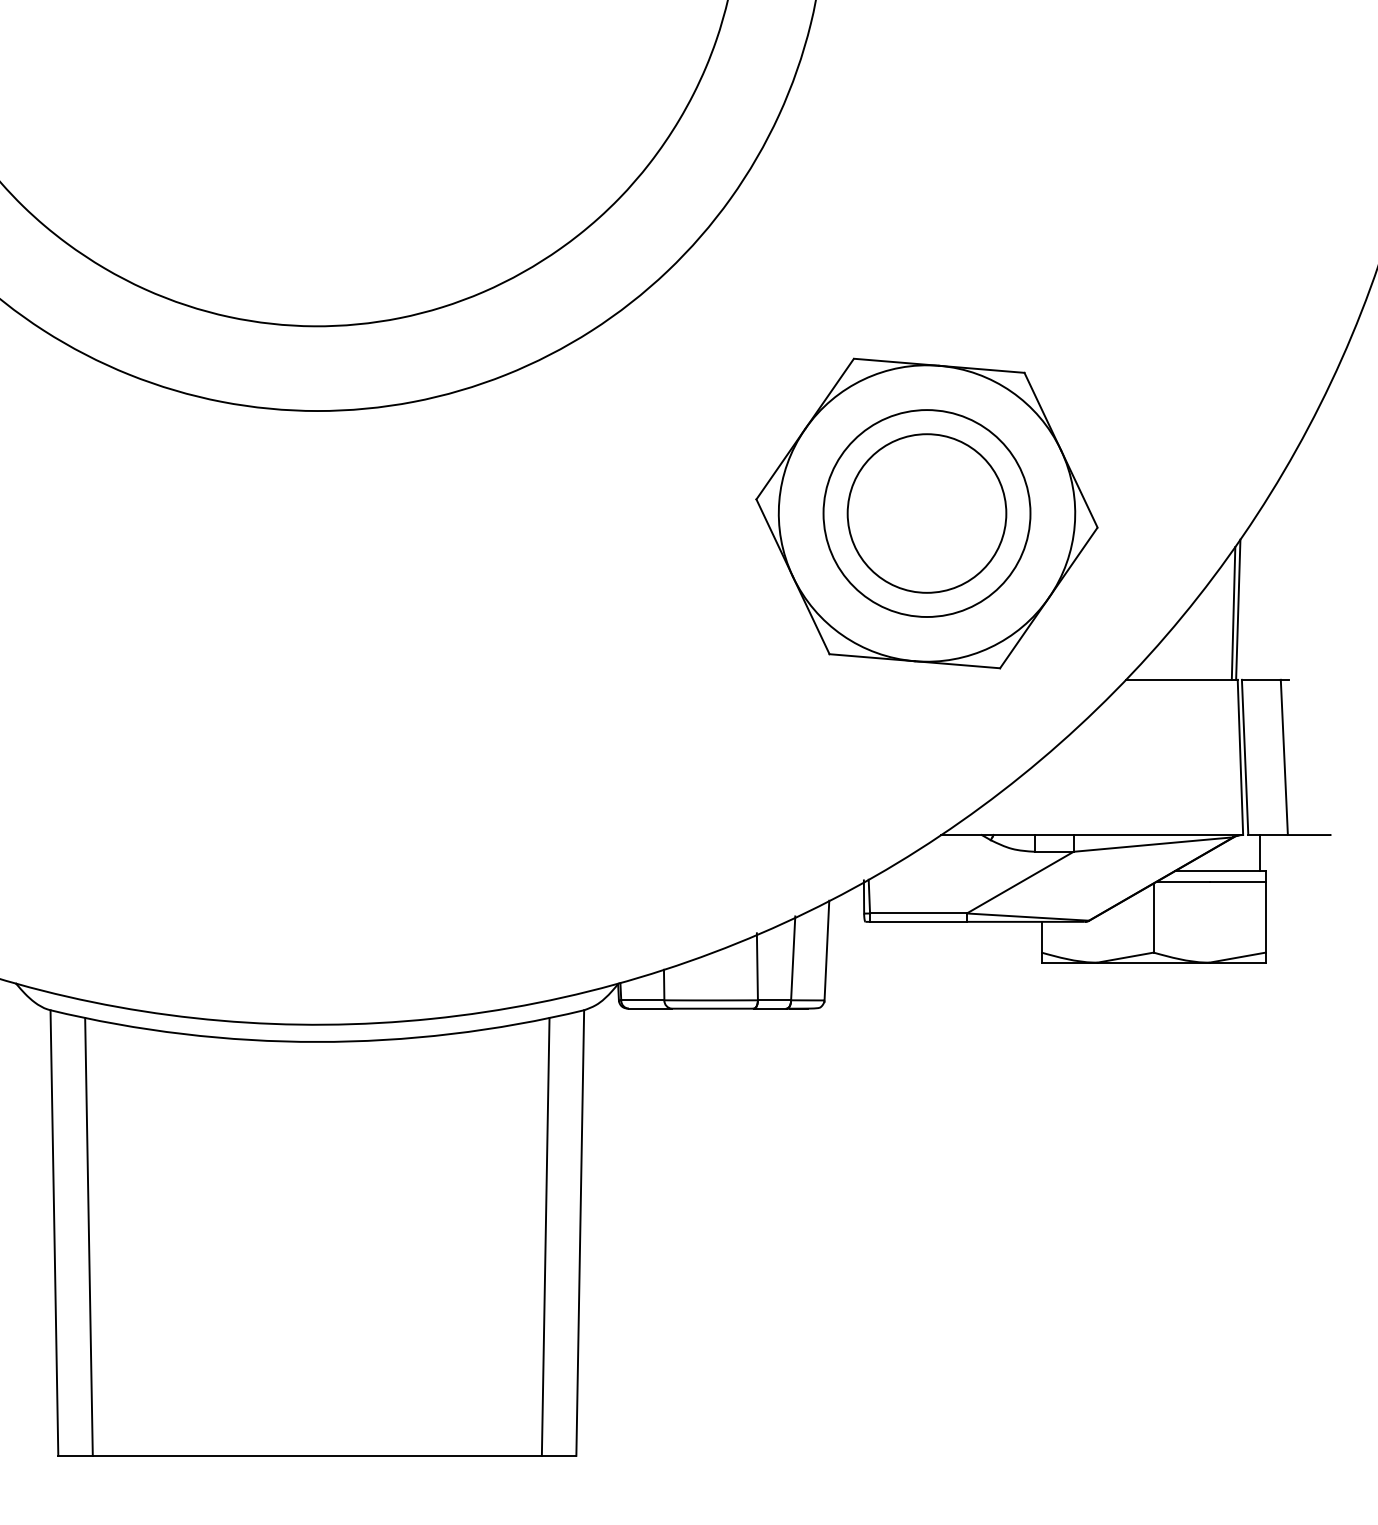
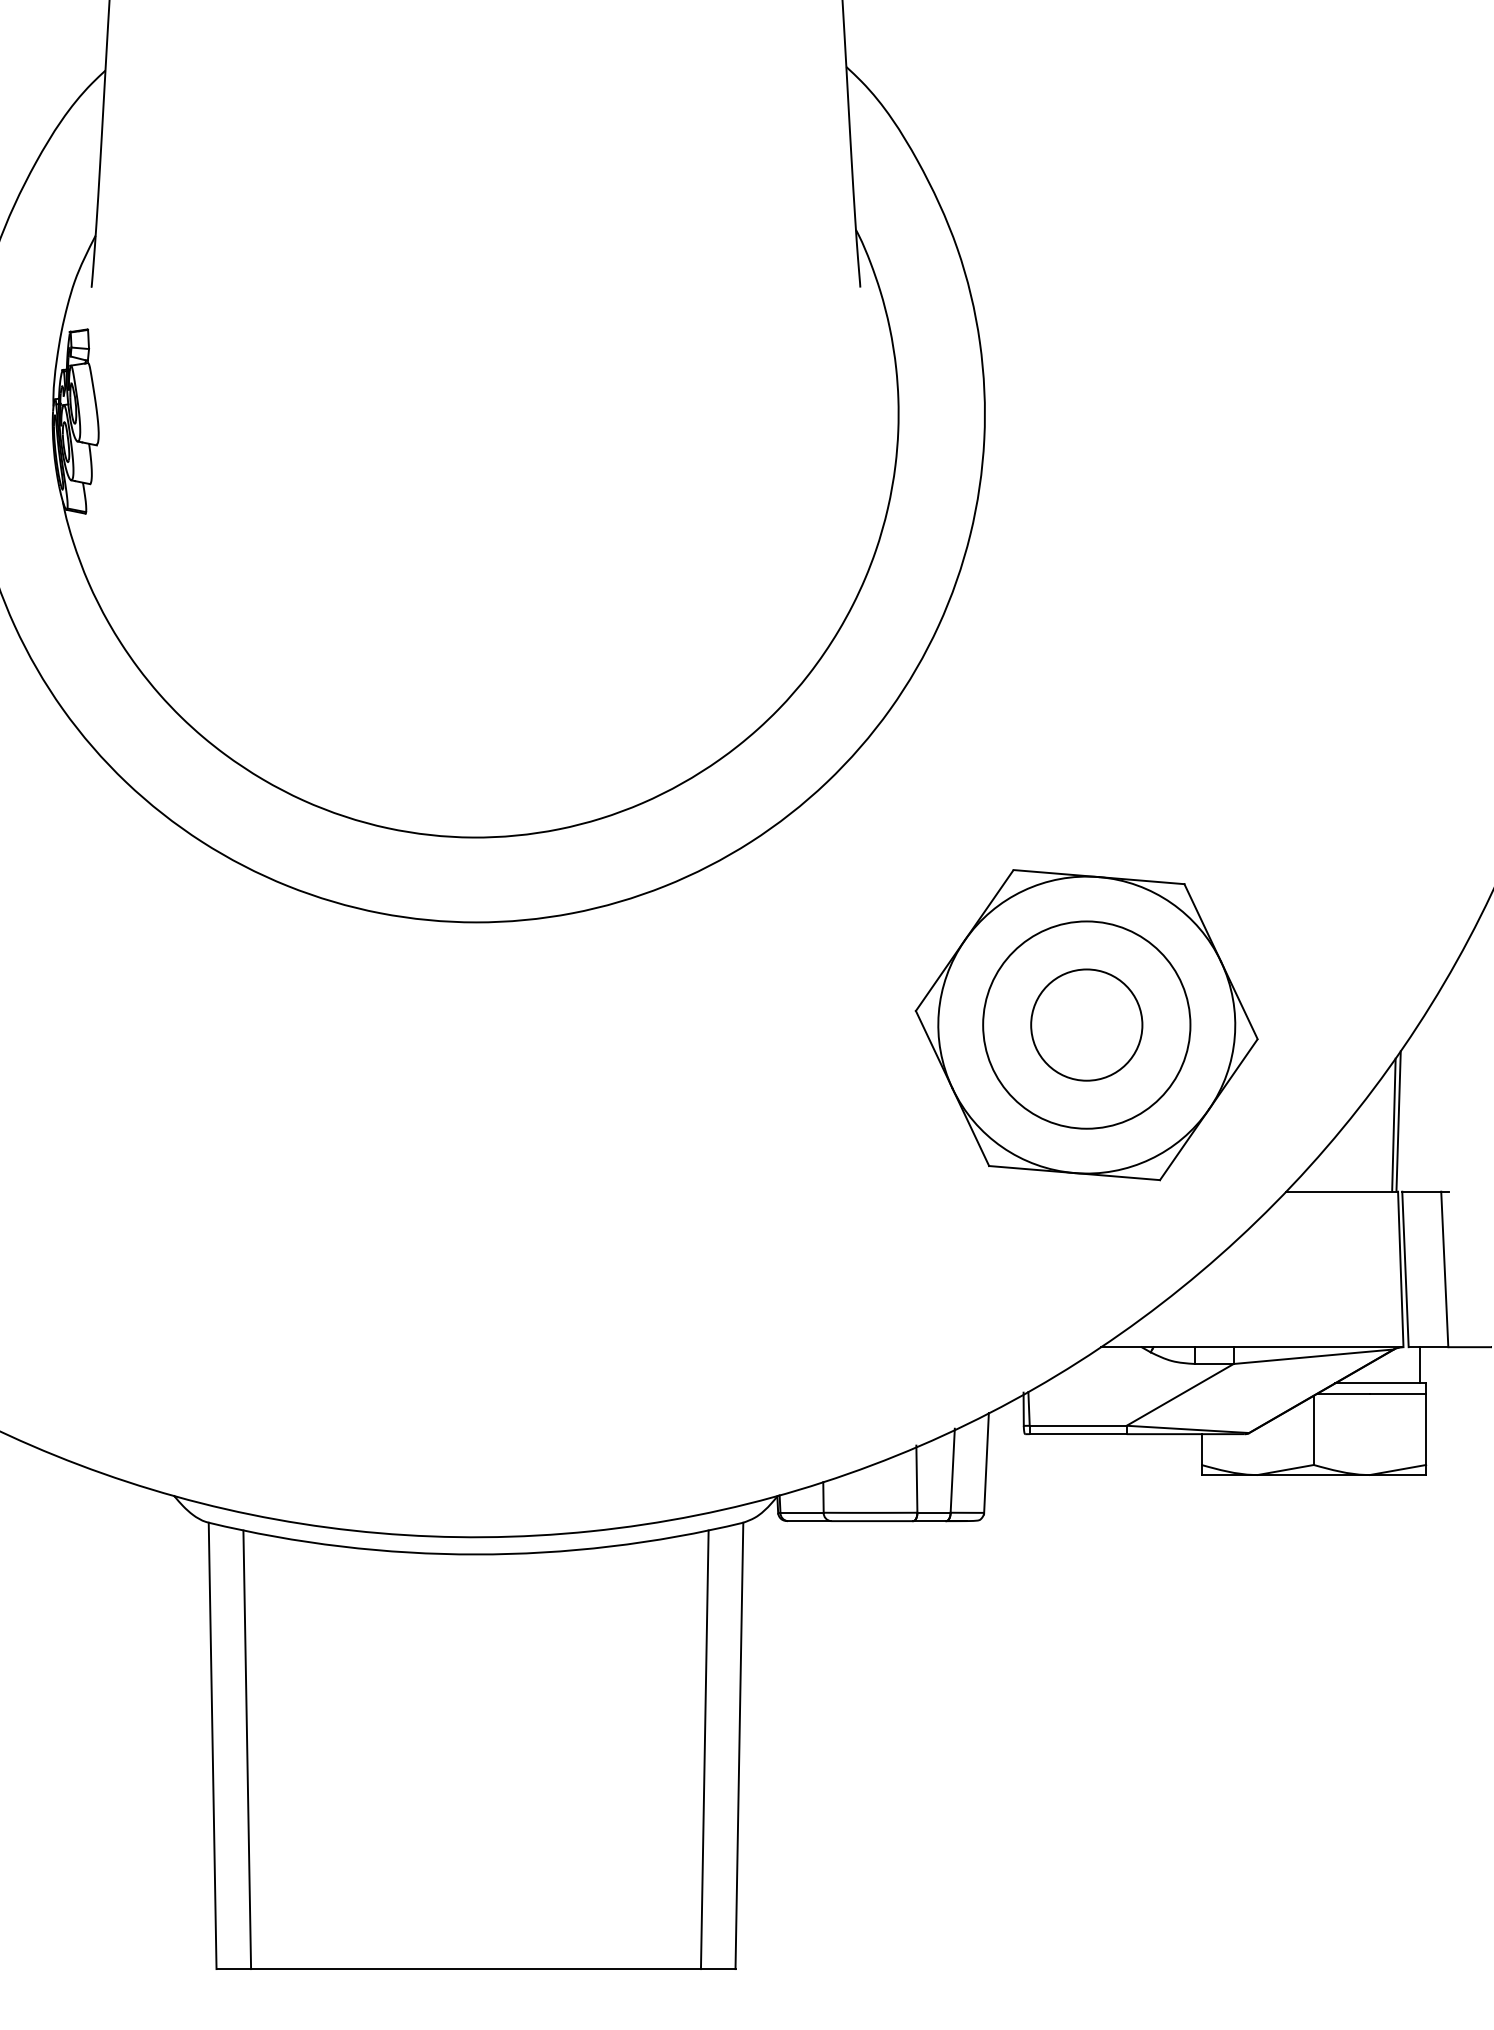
circle: (926, 512) -> (1086, 1024), size x0.7

